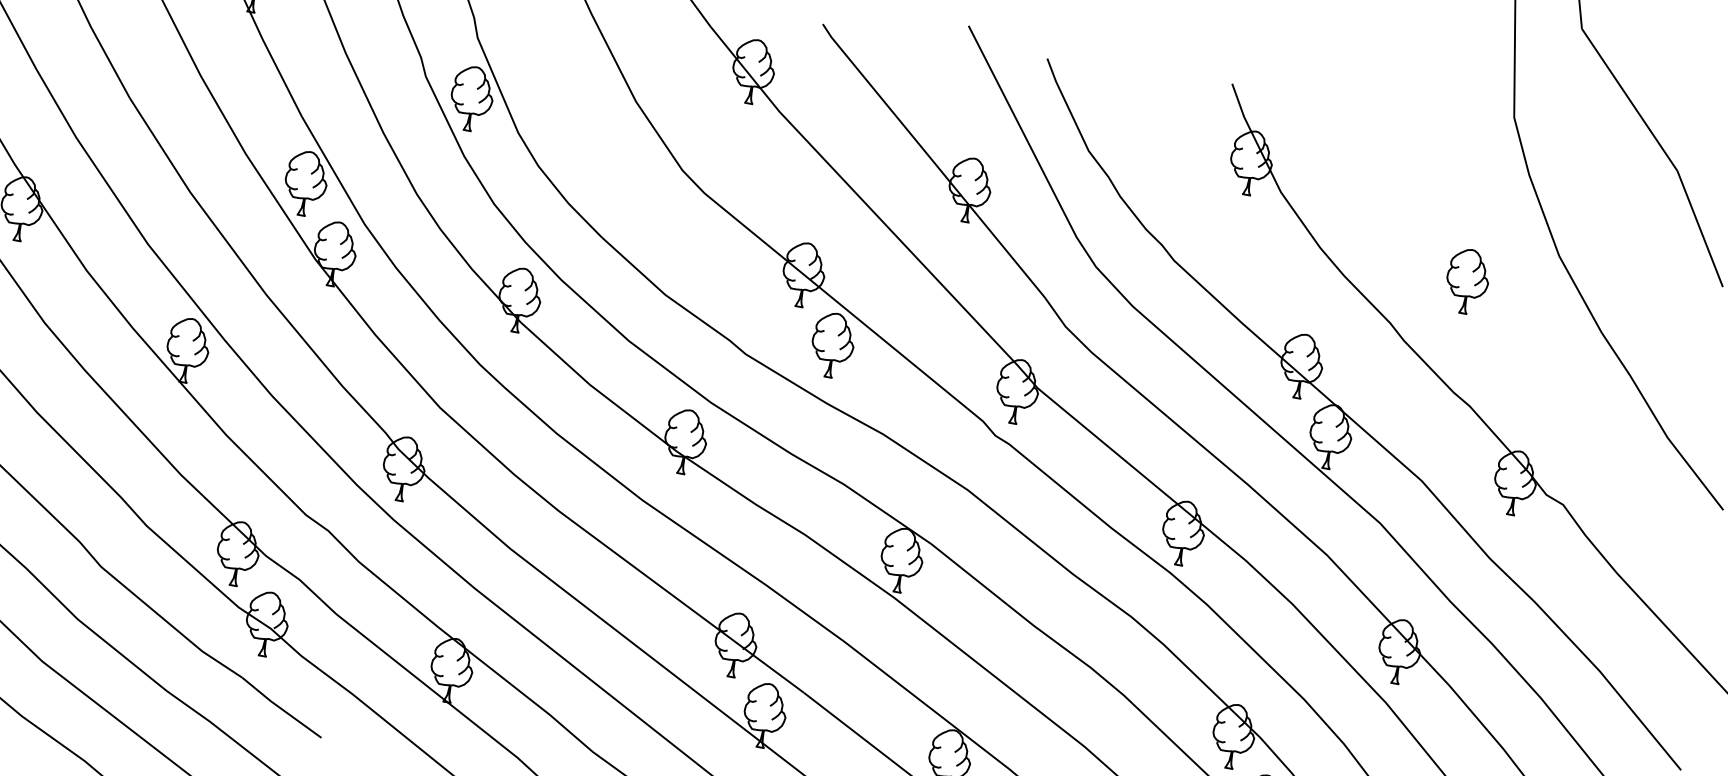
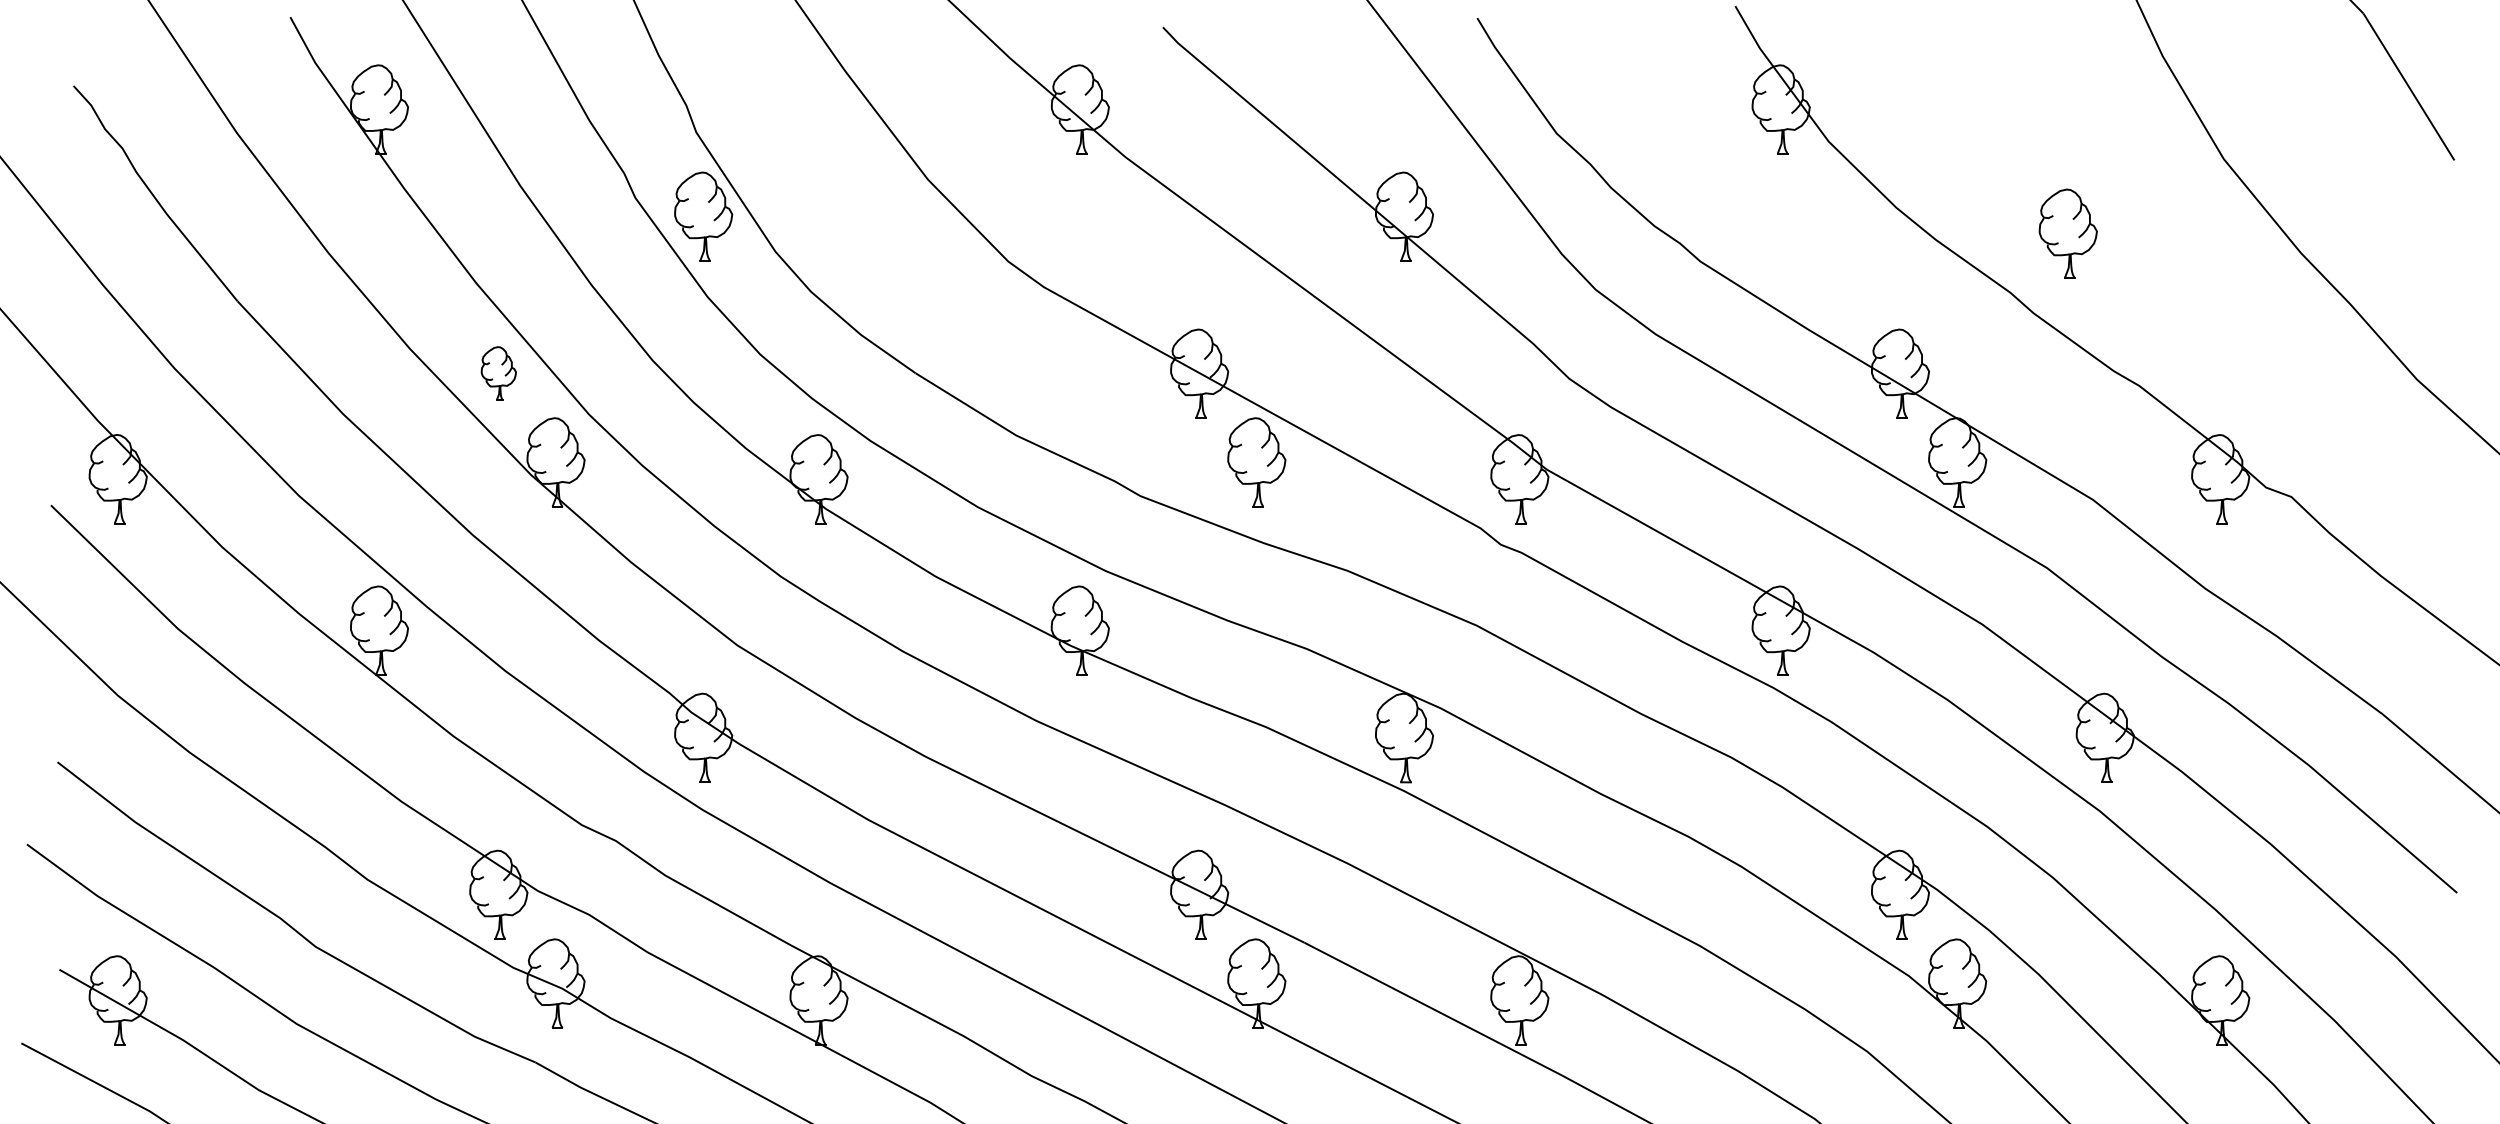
part: (305, 183) -> (498, 373), size x0.6
part: (1467, 281) -> (2067, 233), moved

